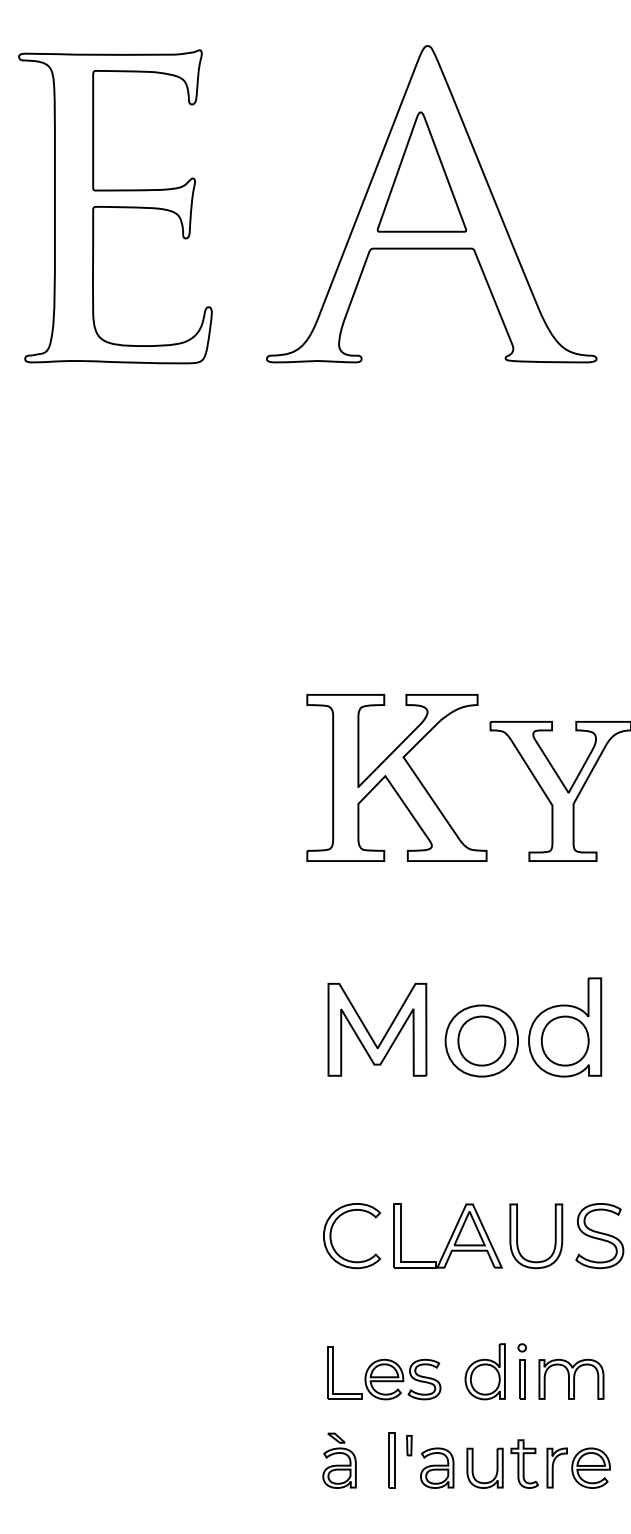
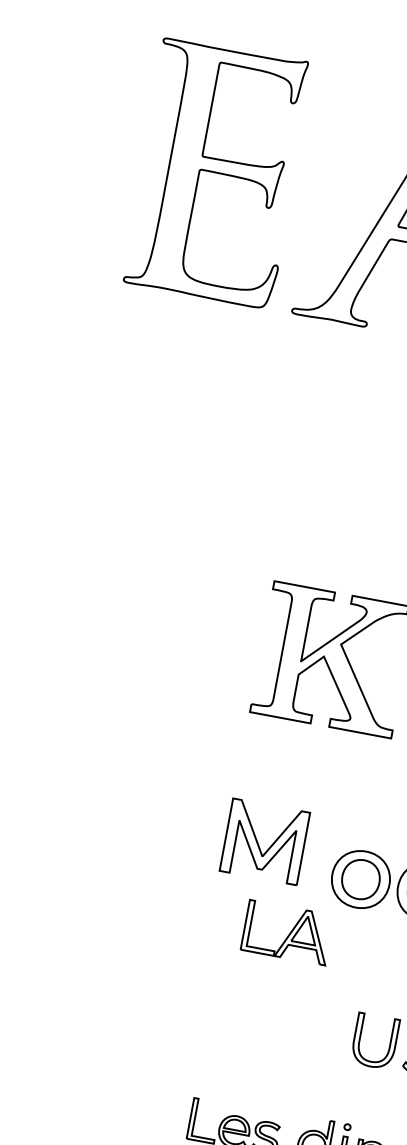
part: (115, 206) -> (217, 172), moved
part: (371, 1035) -> (259, 845), moved
part: (447, 1235) -> (287, 932), moved
part: (332, 1242) -> (213, 1016), removed

